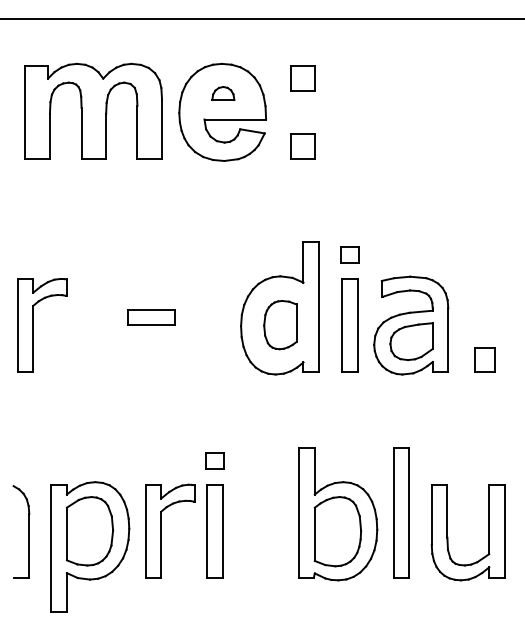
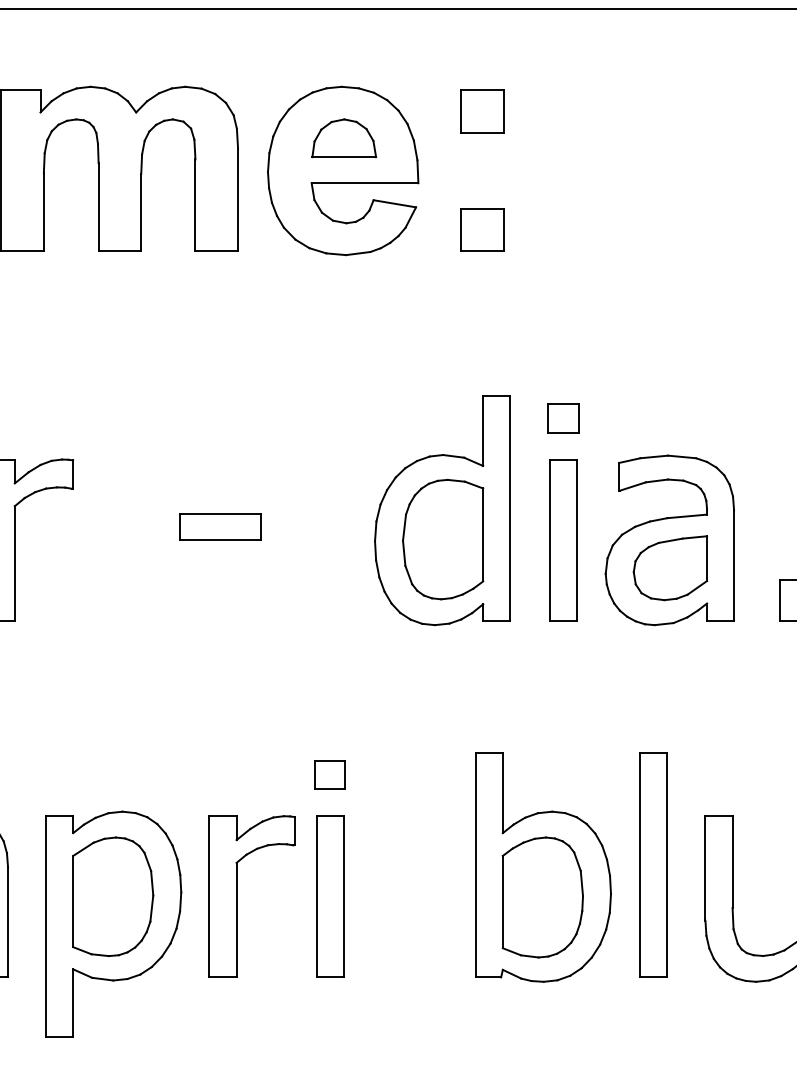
part: (223, 93) -> (344, 138), size x1.67
part: (280, 324) -> (443, 538), size x1.43

